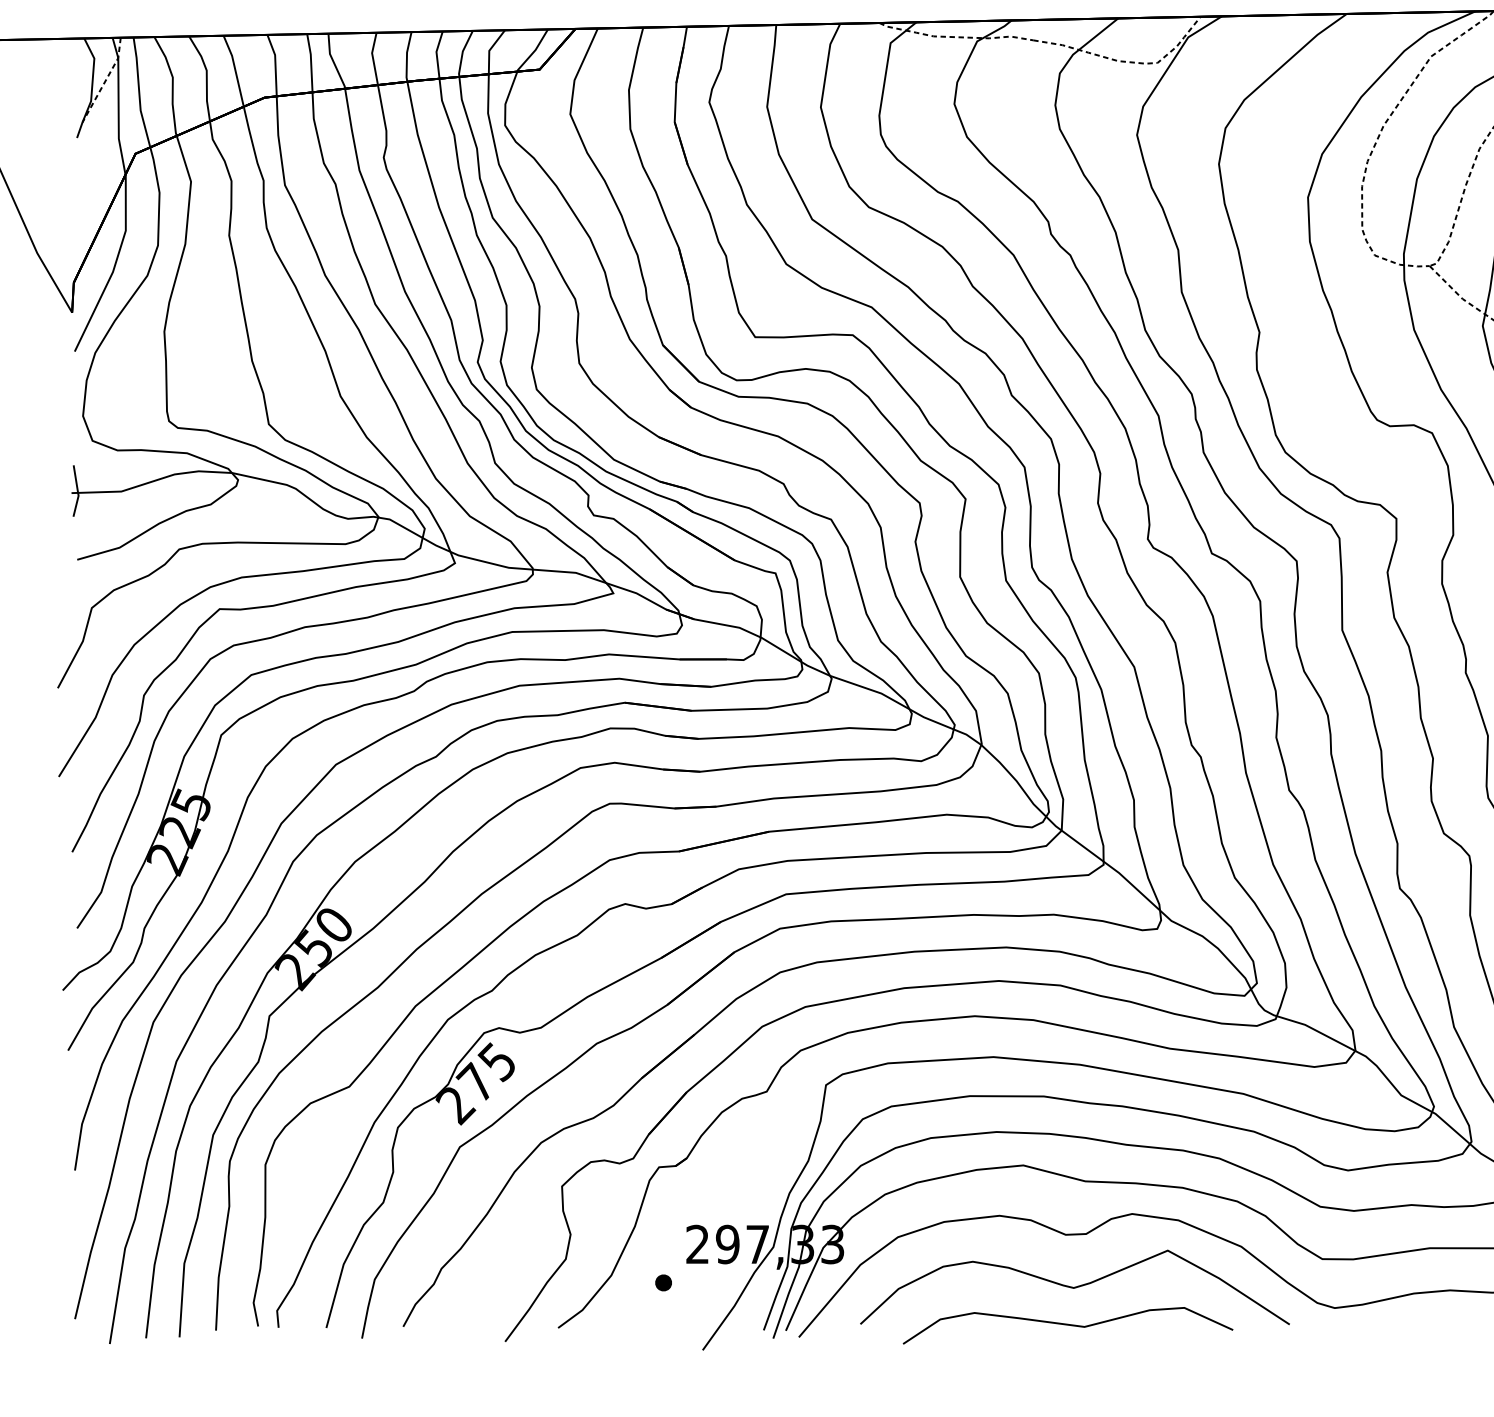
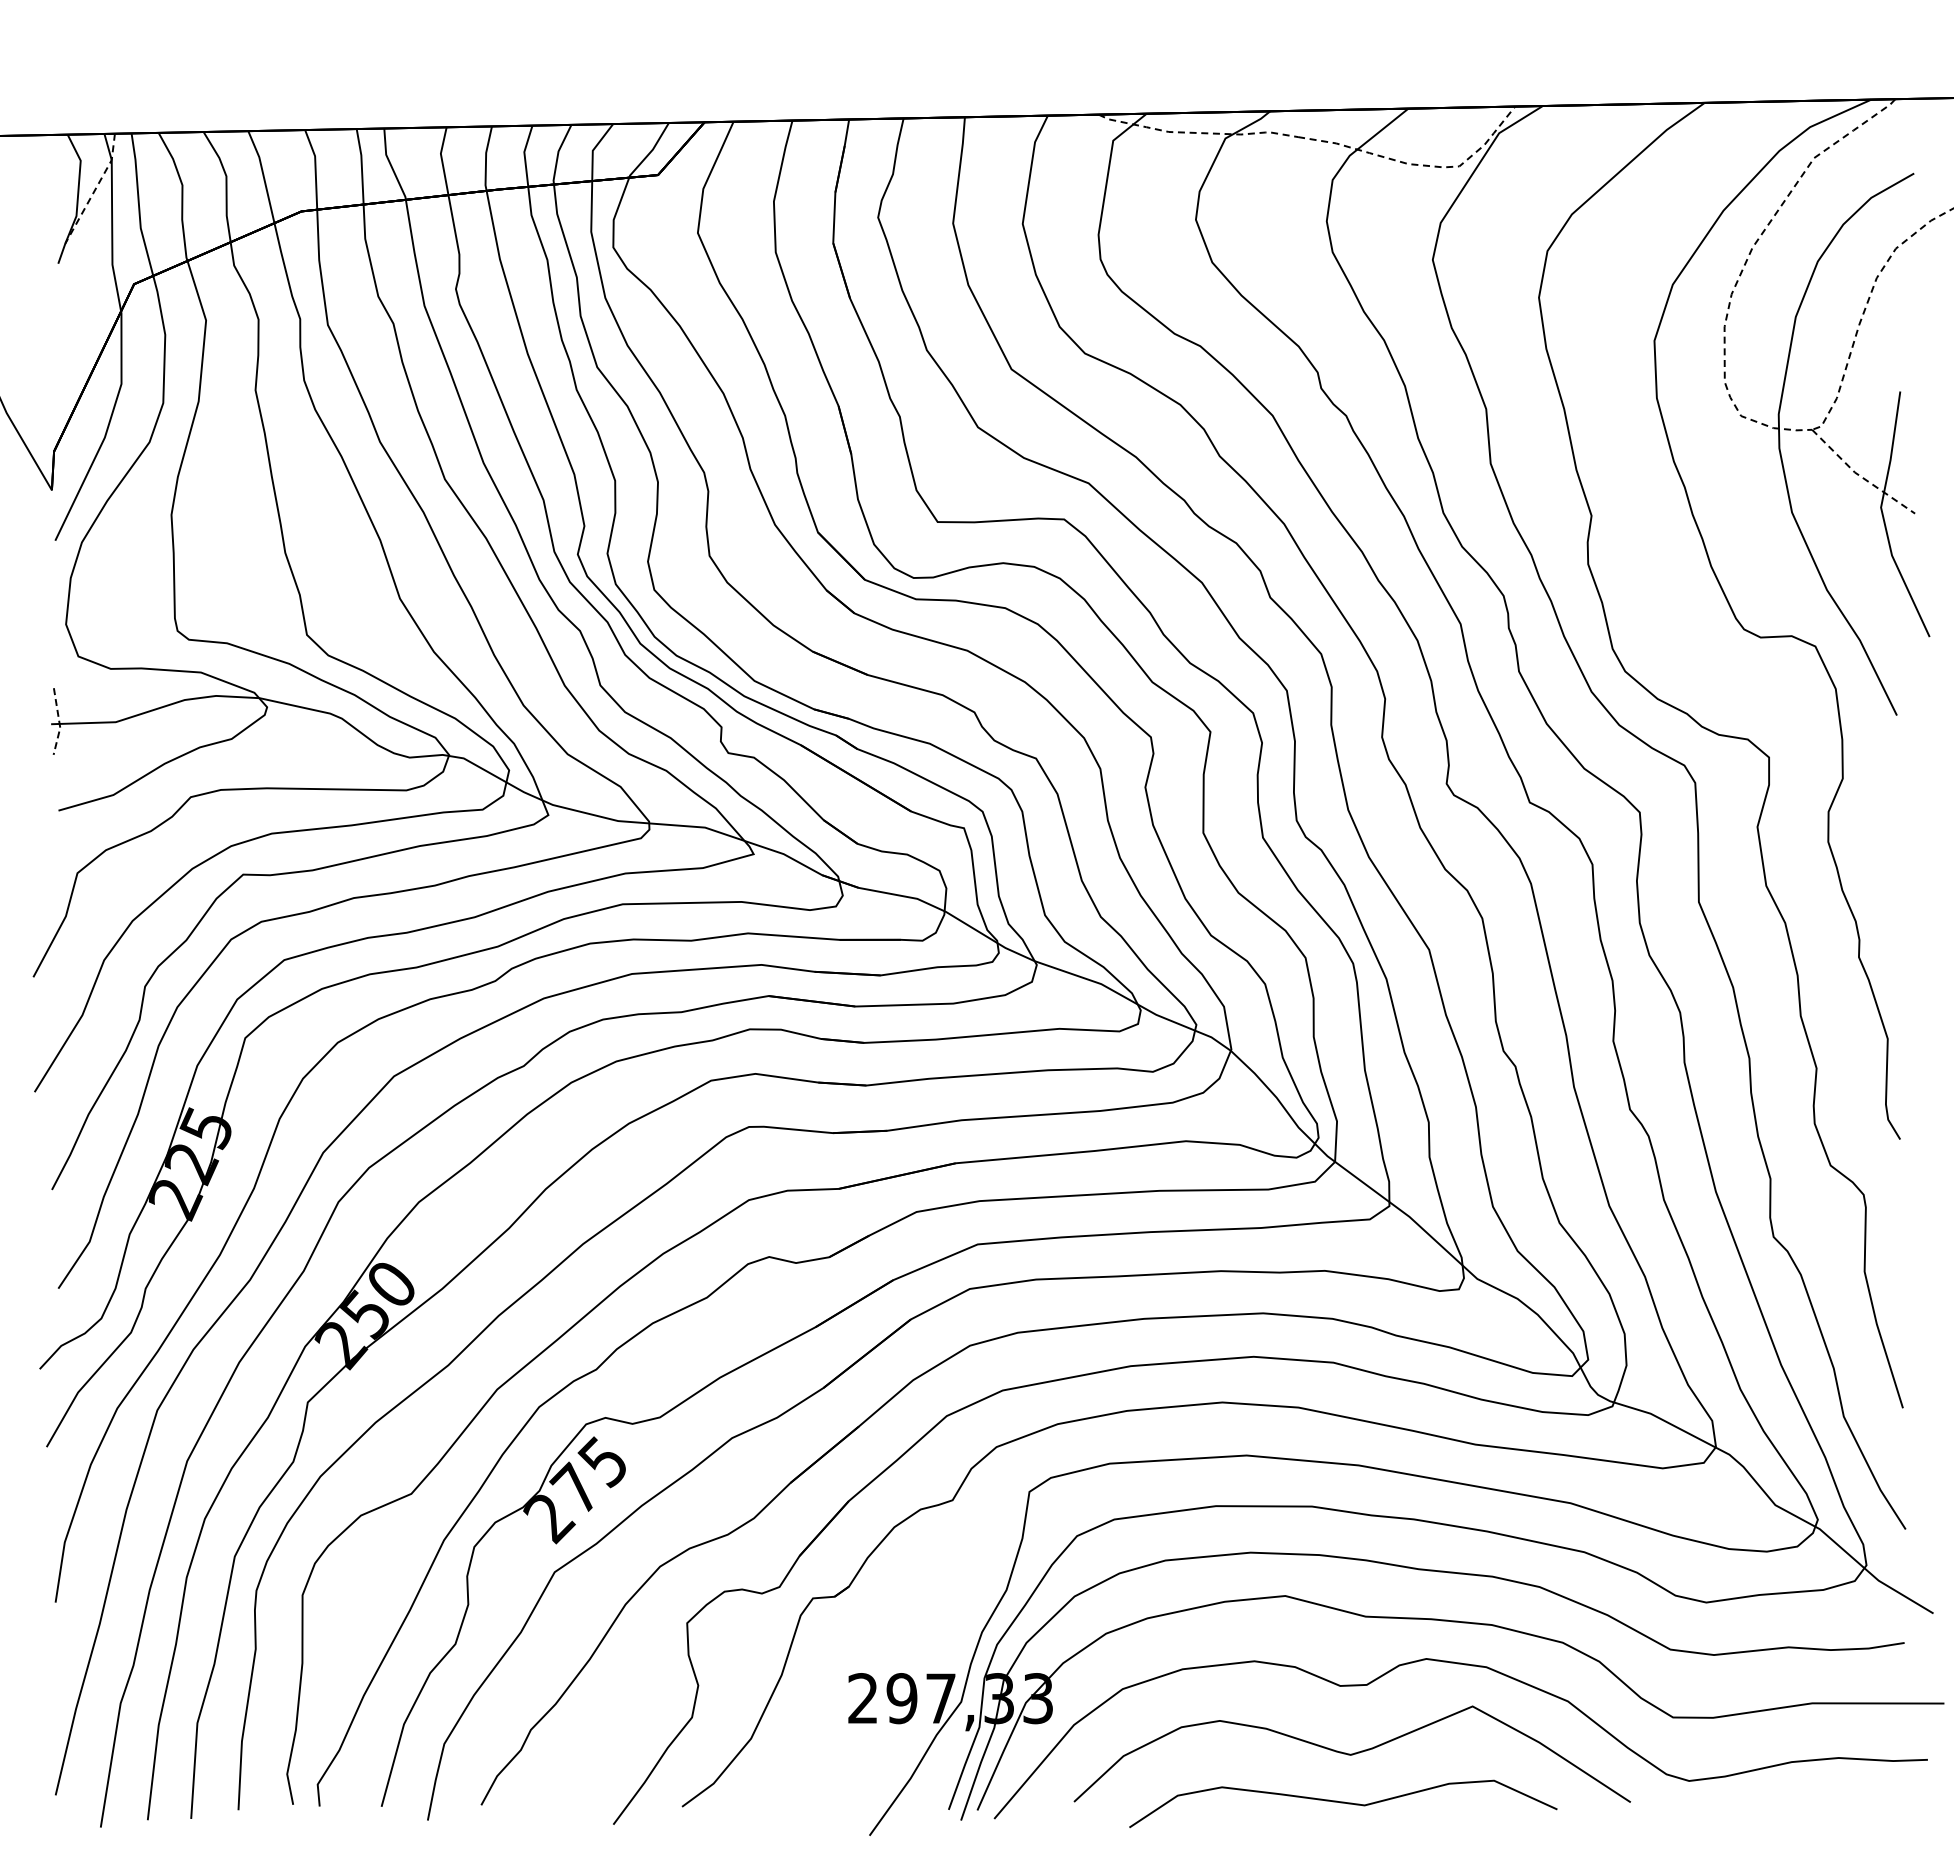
line: (77, 491) -> (59, 722), solid -> dashed
part: (663, 1283) -> (818, 1748), removed

